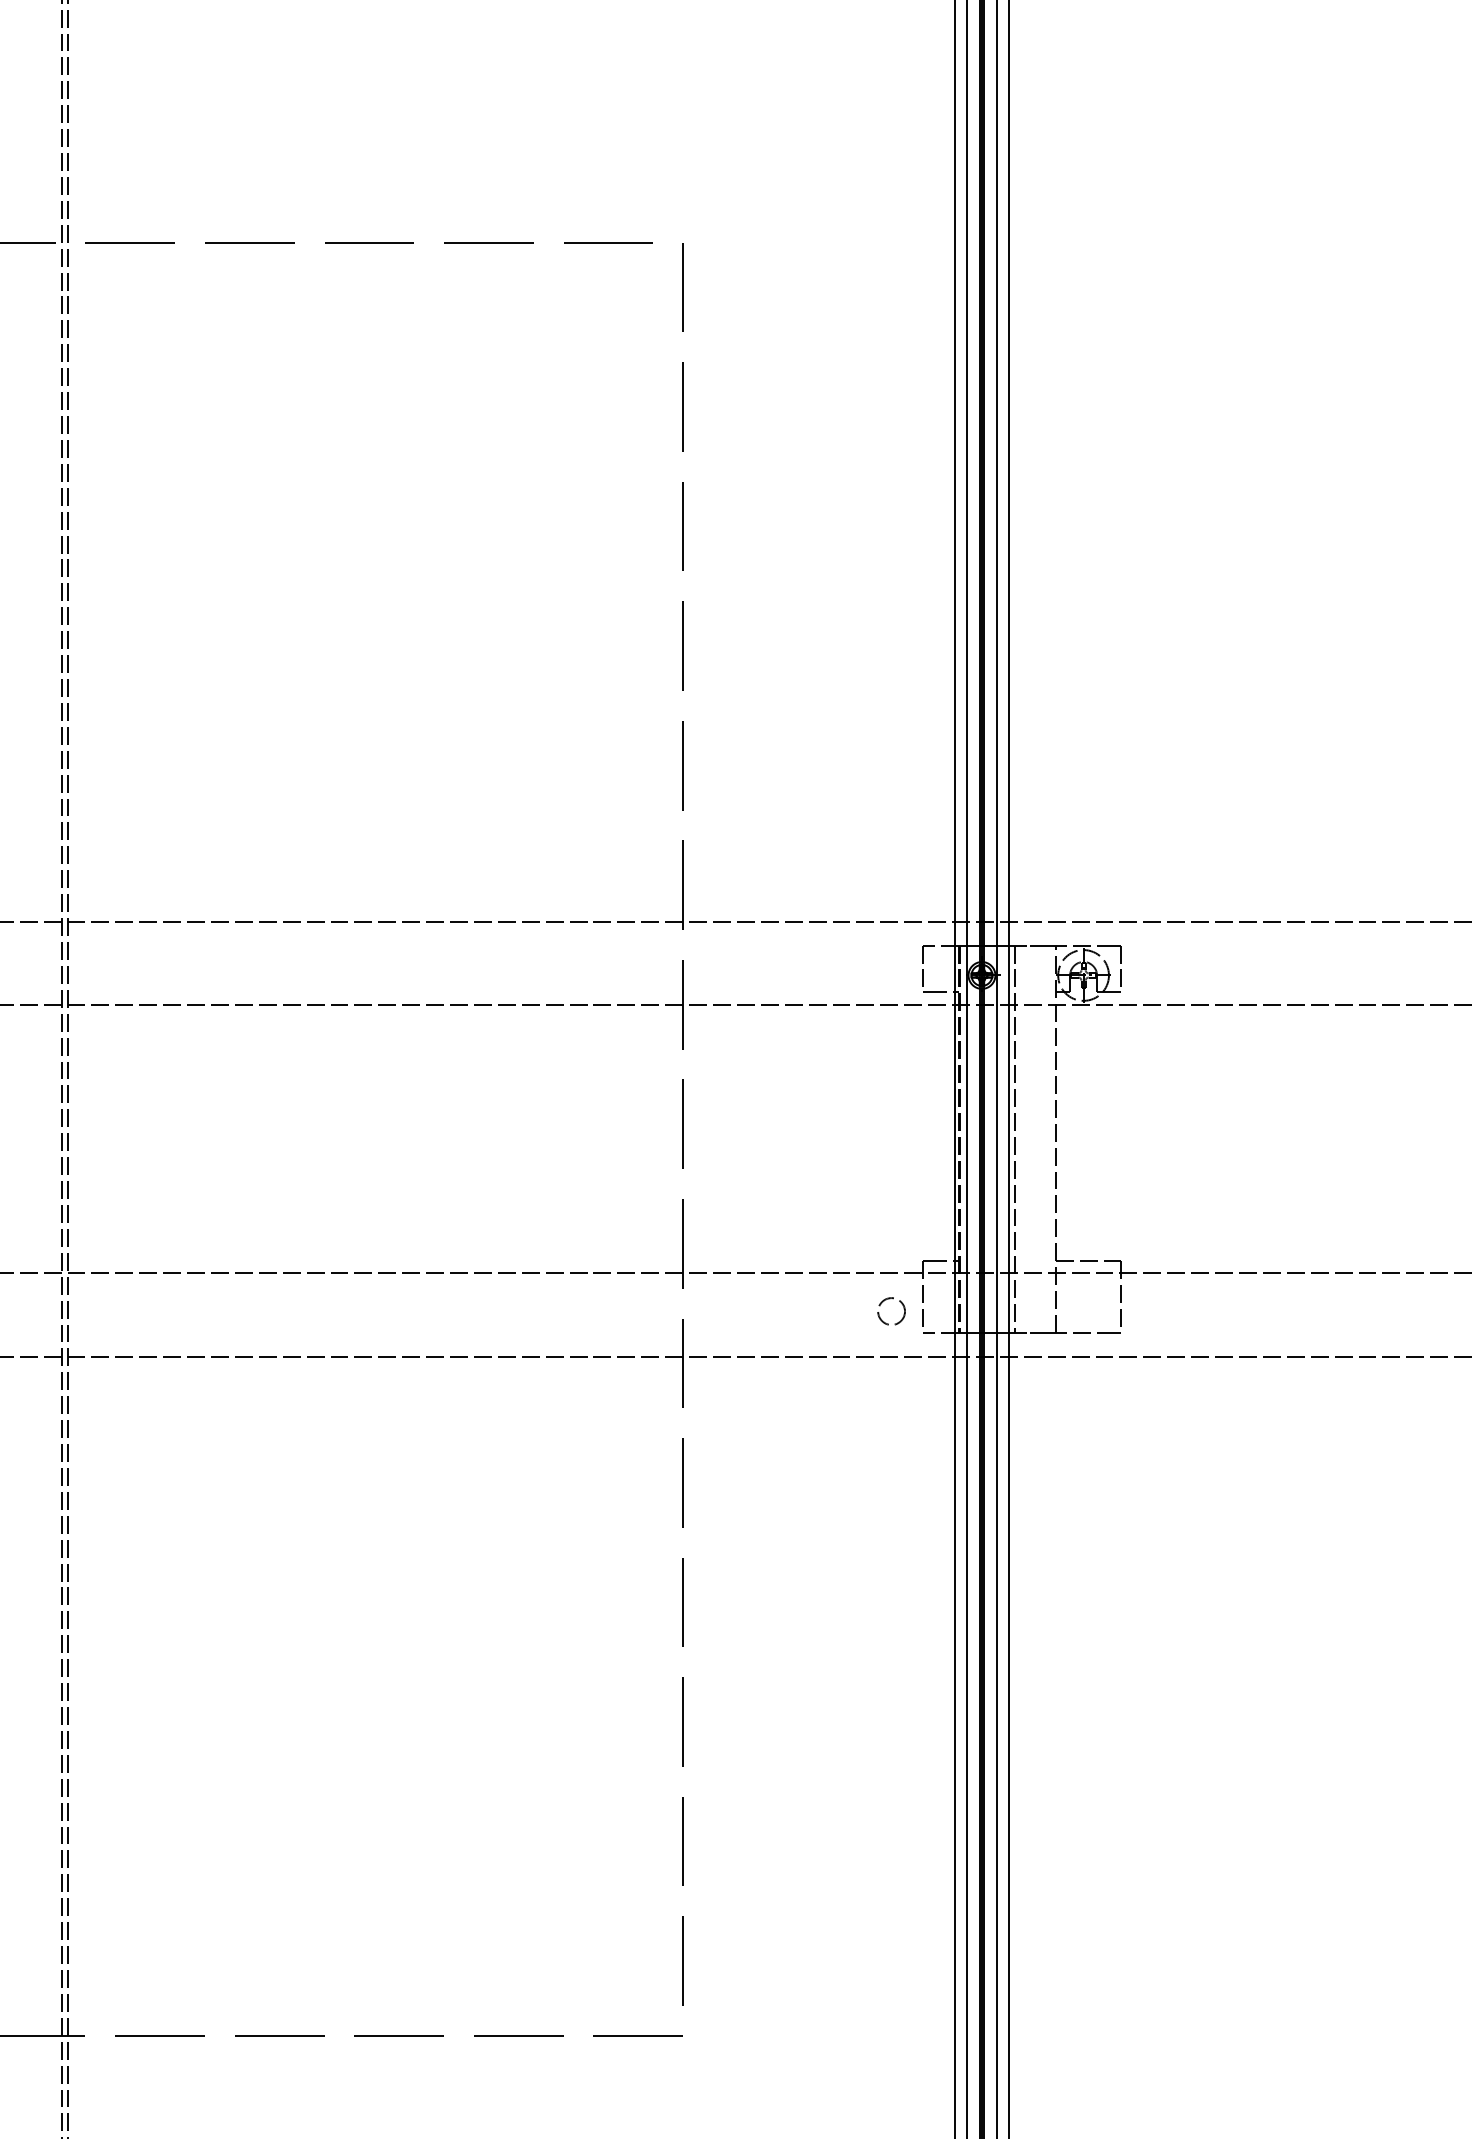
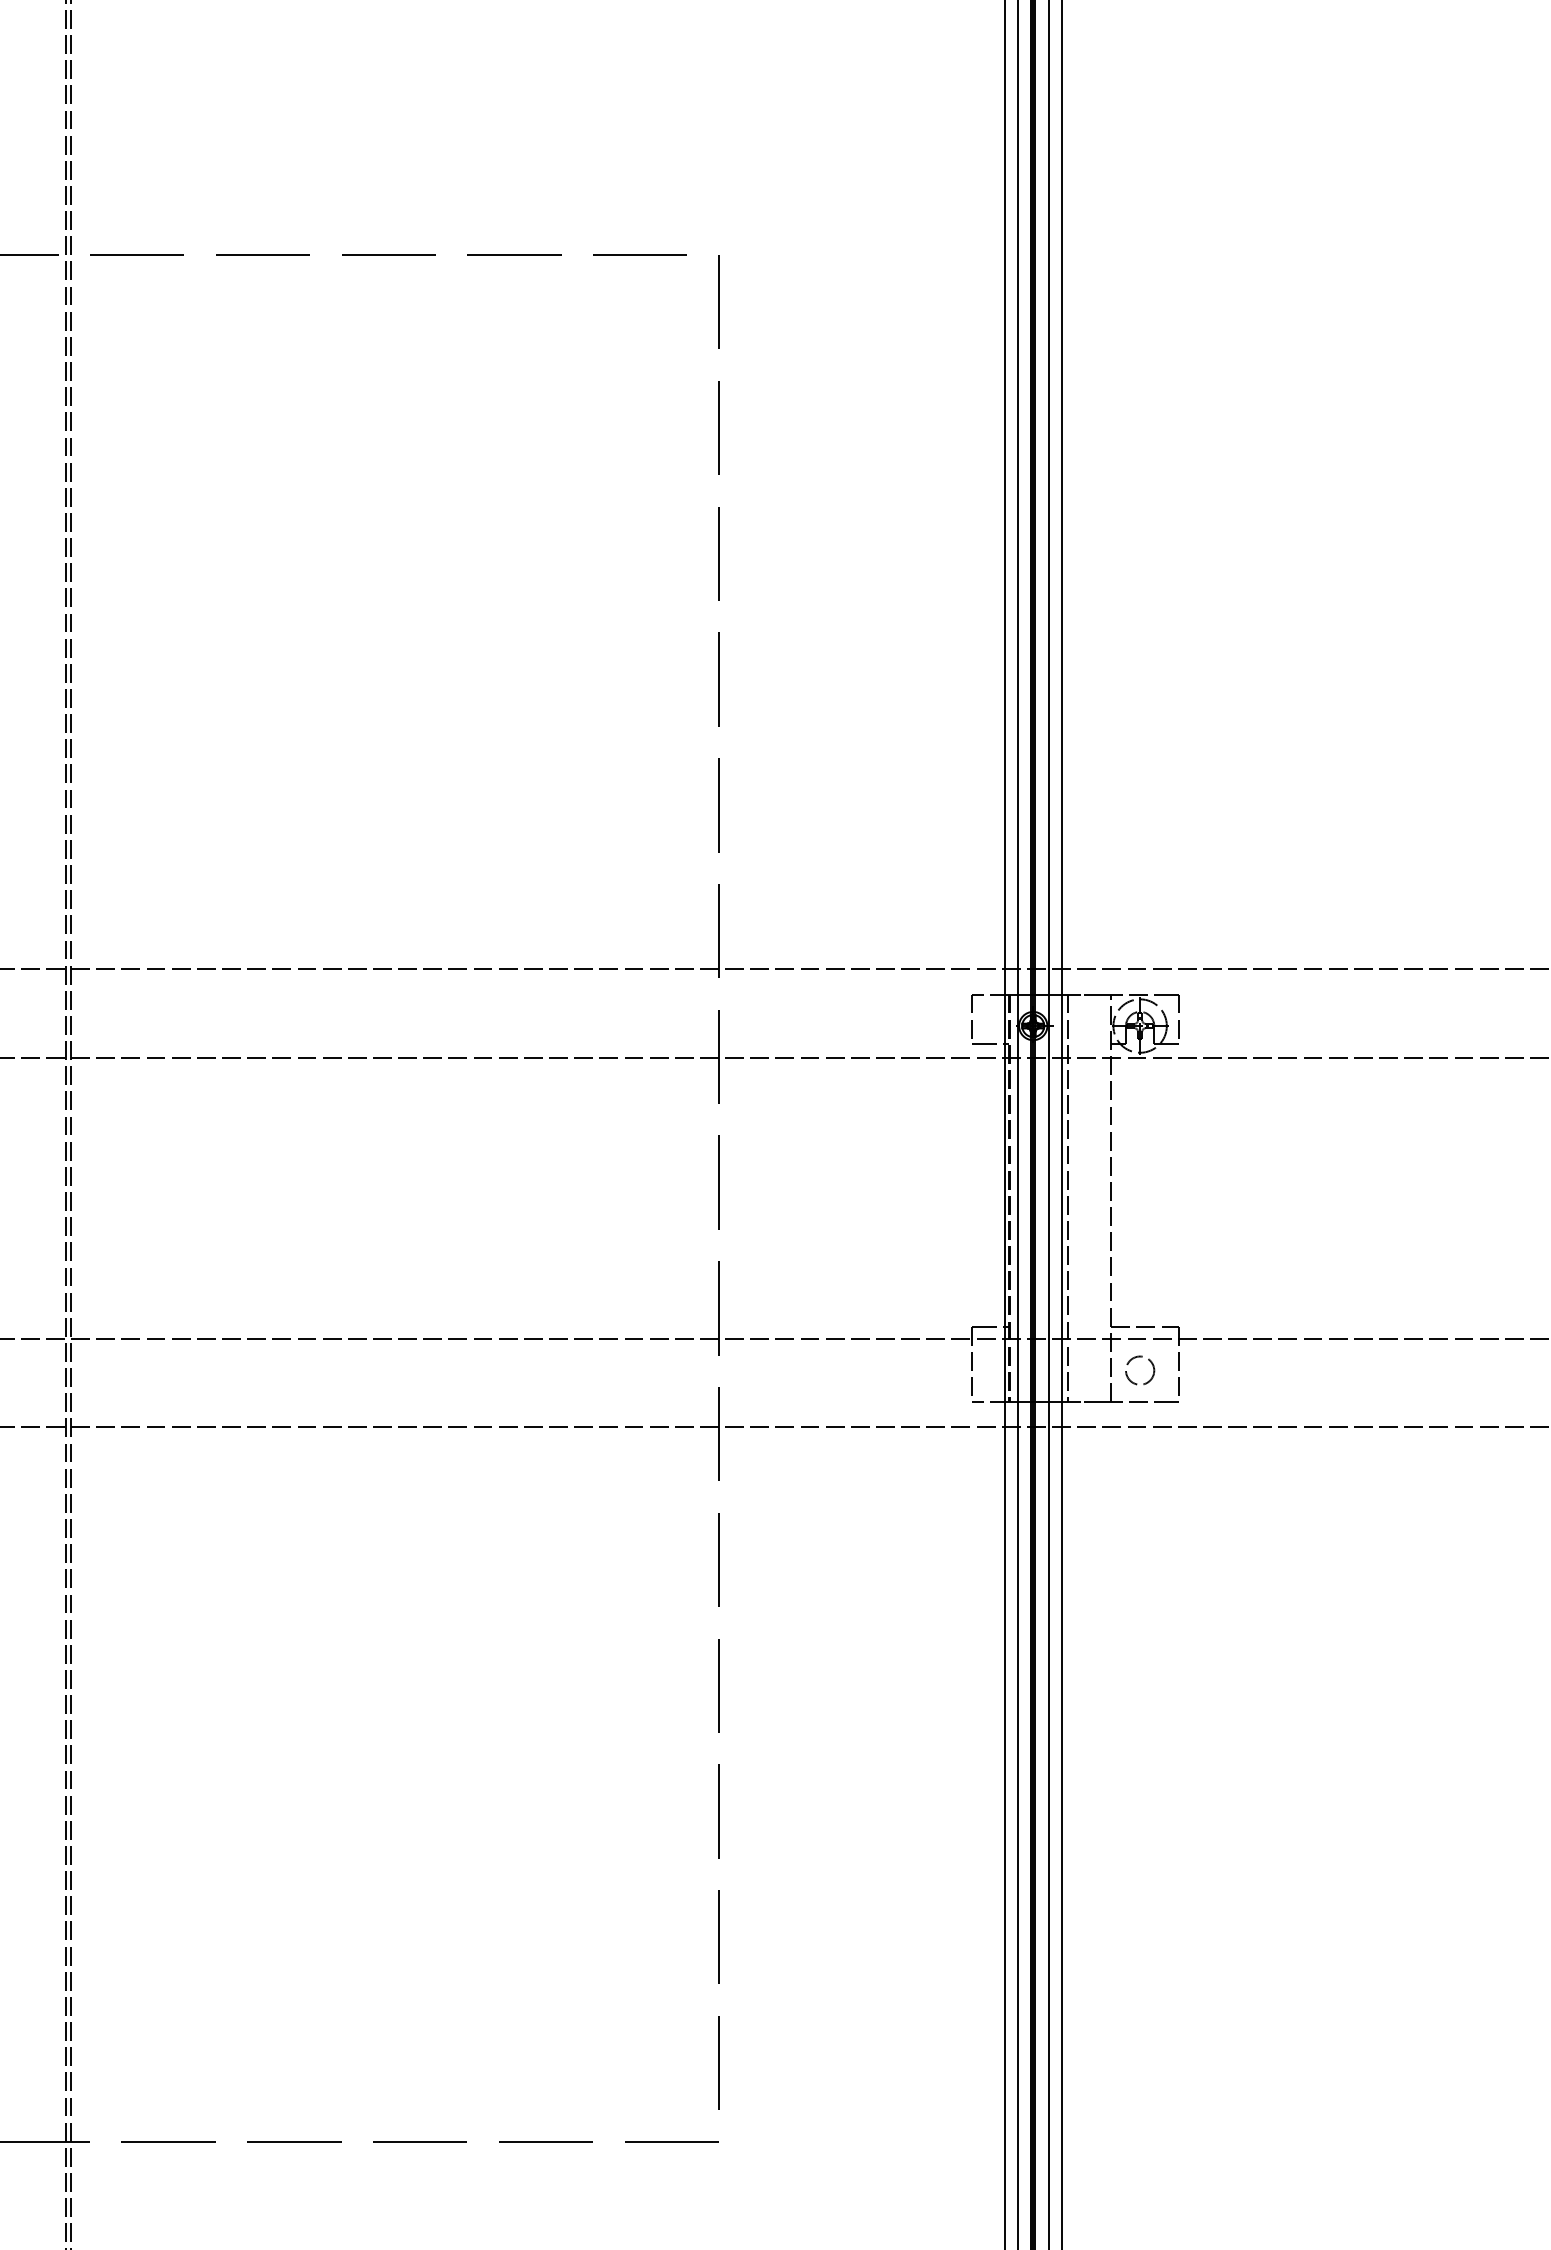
circle: (891, 1311) -> (1140, 1370), moved

